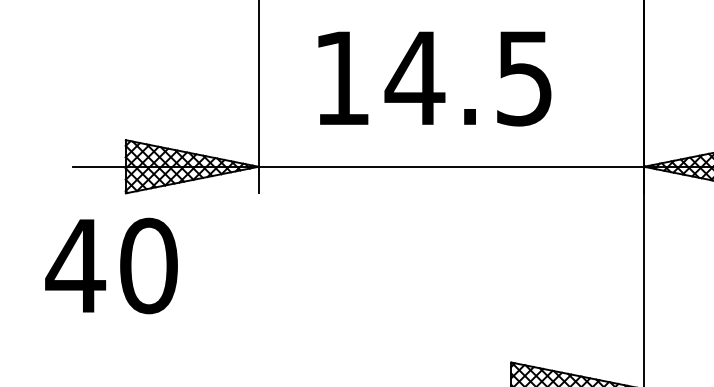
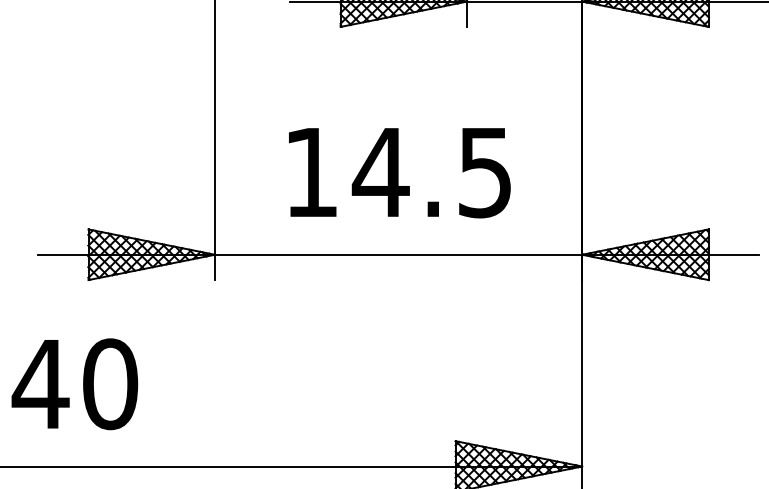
text: (434, 79) -> (399, 173), moved
text: (111, 266) -> (74, 384), moved

